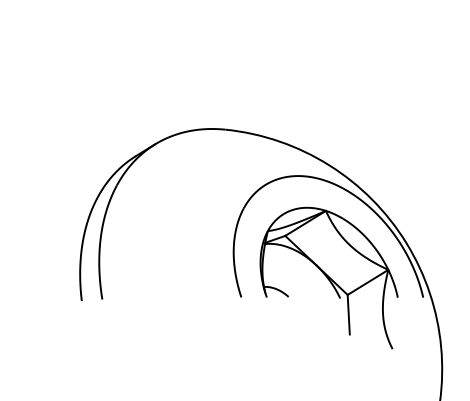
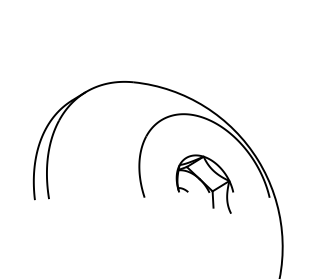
part: (328, 278) -> (204, 184), size x0.6

